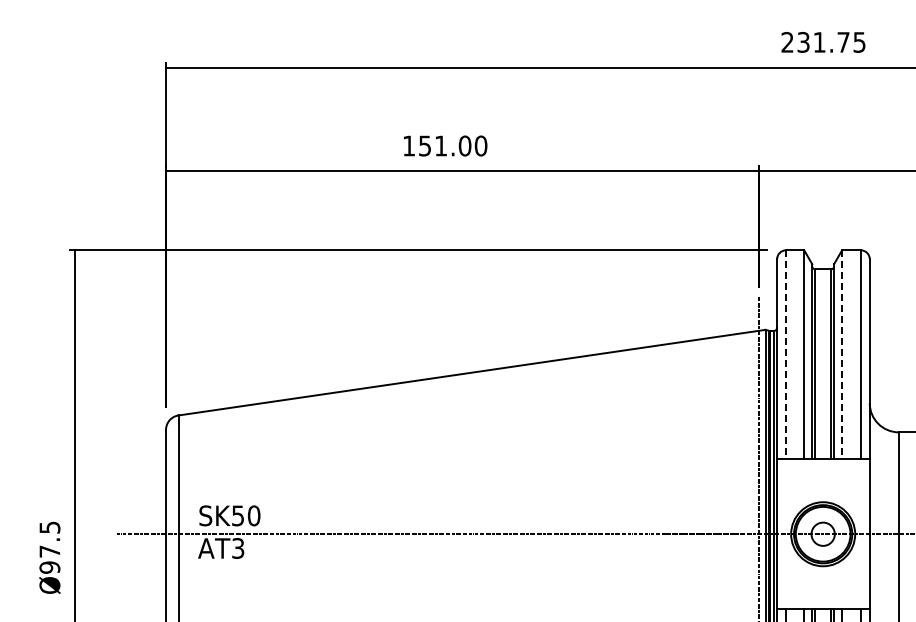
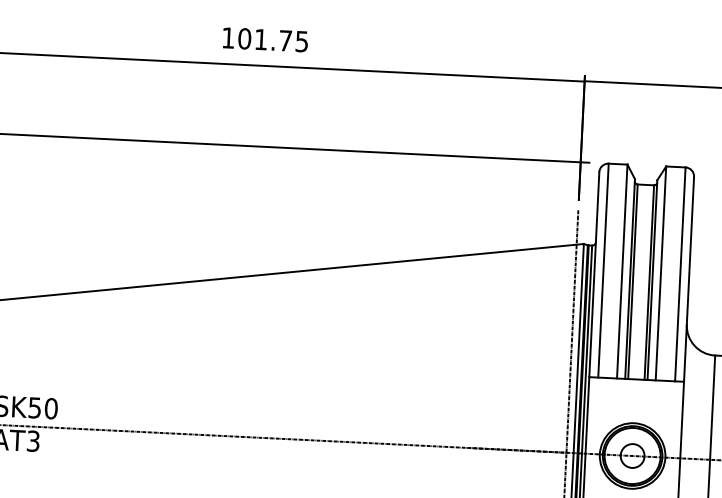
text: (452, 145) -> (272, 39), 151.00 -> 101.75
line: (785, 354) -> (603, 270), dashed -> solid
line: (842, 354) -> (661, 273), dashed -> solid

